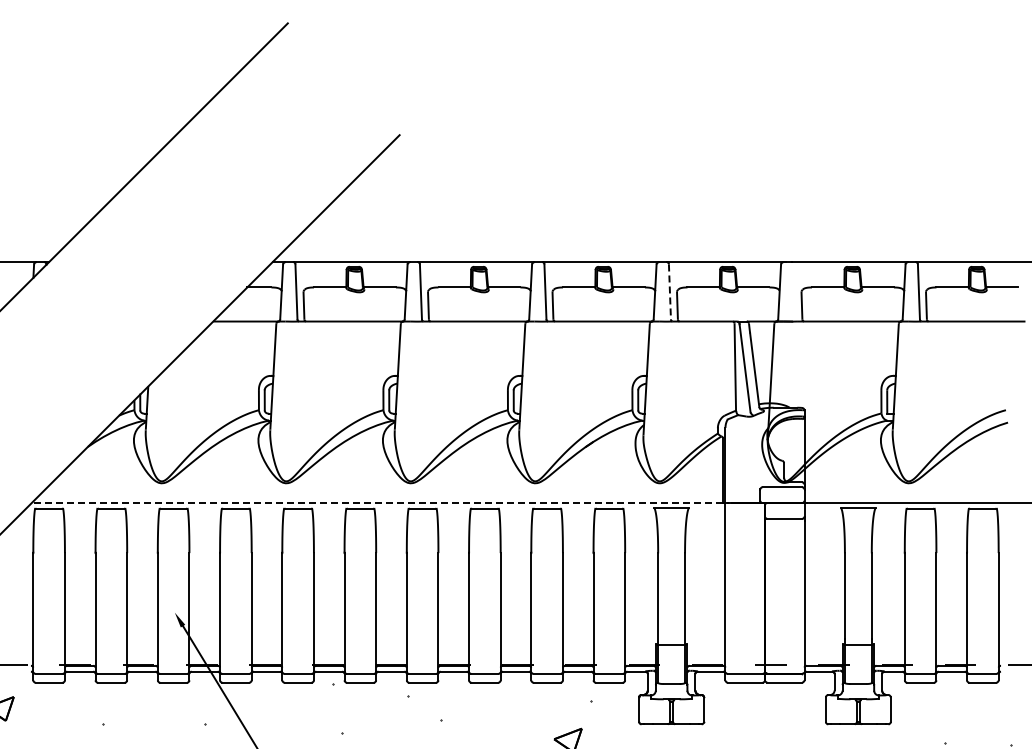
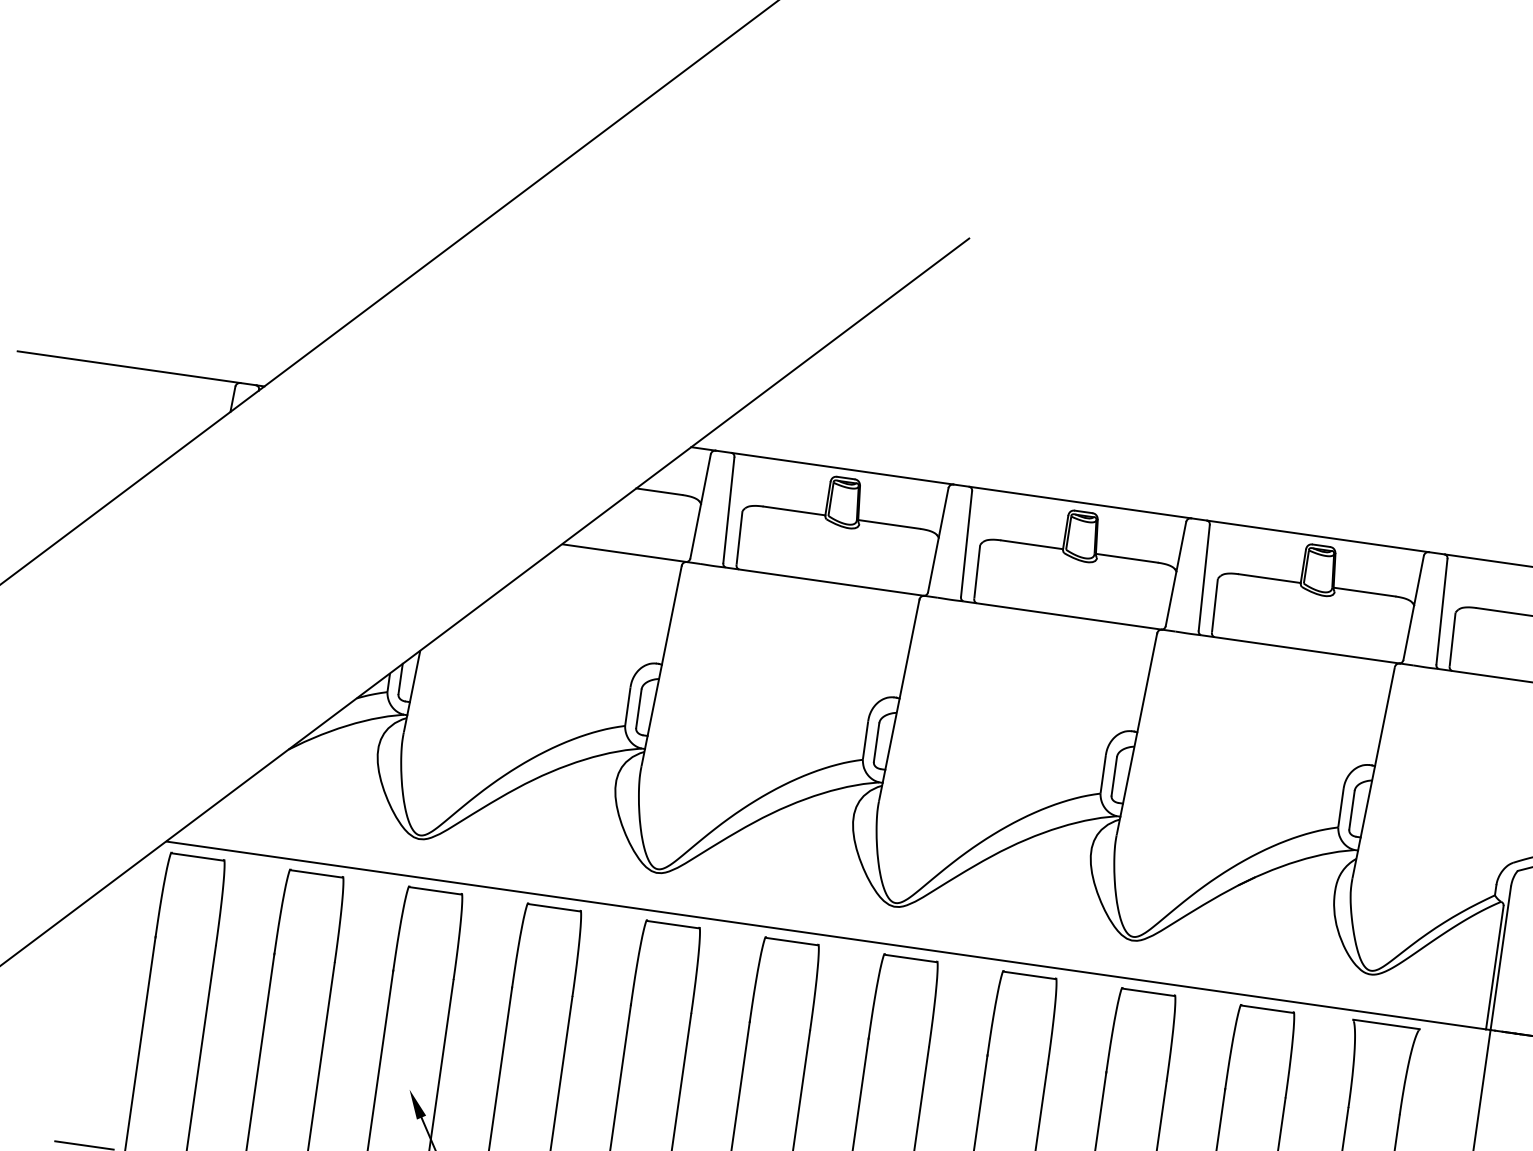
line: (669, 292) -> (1440, 612), dashed -> solid
line: (377, 503) -> (826, 936), dashed -> solid

